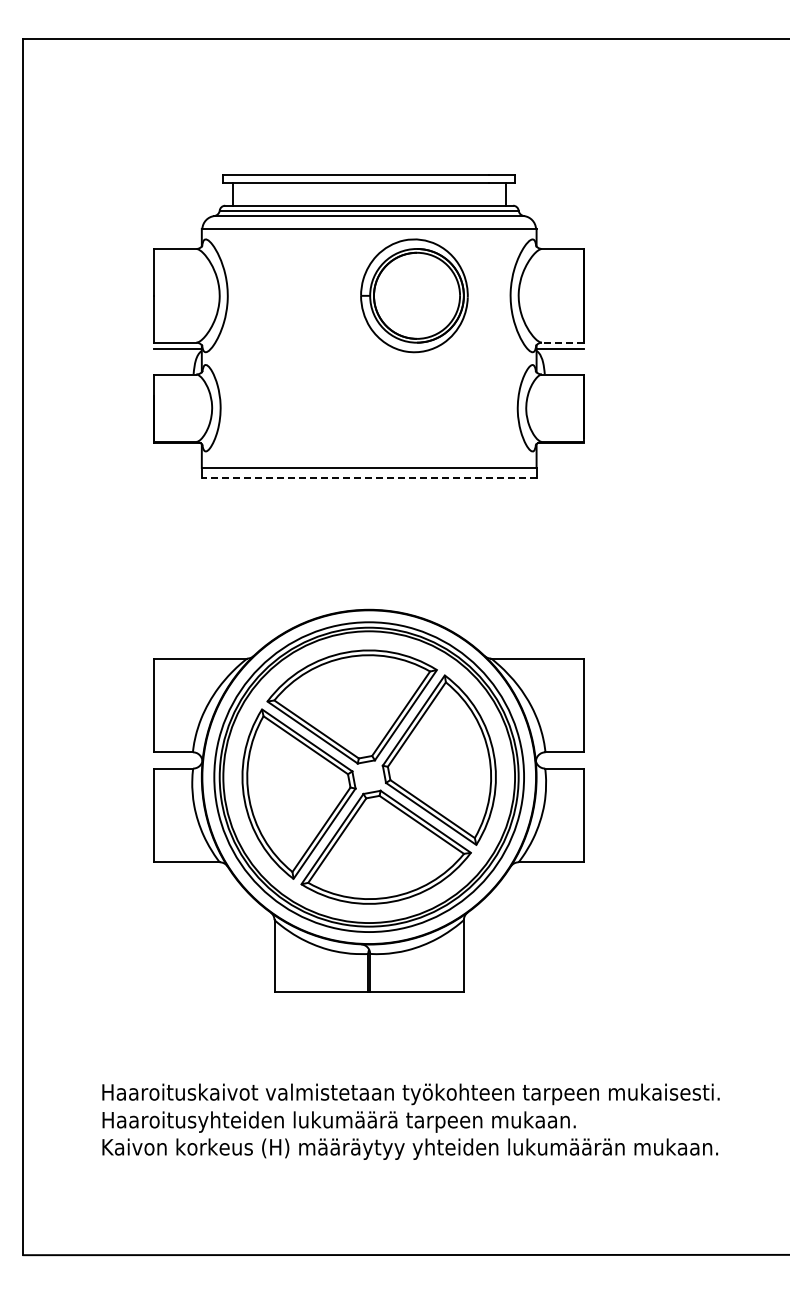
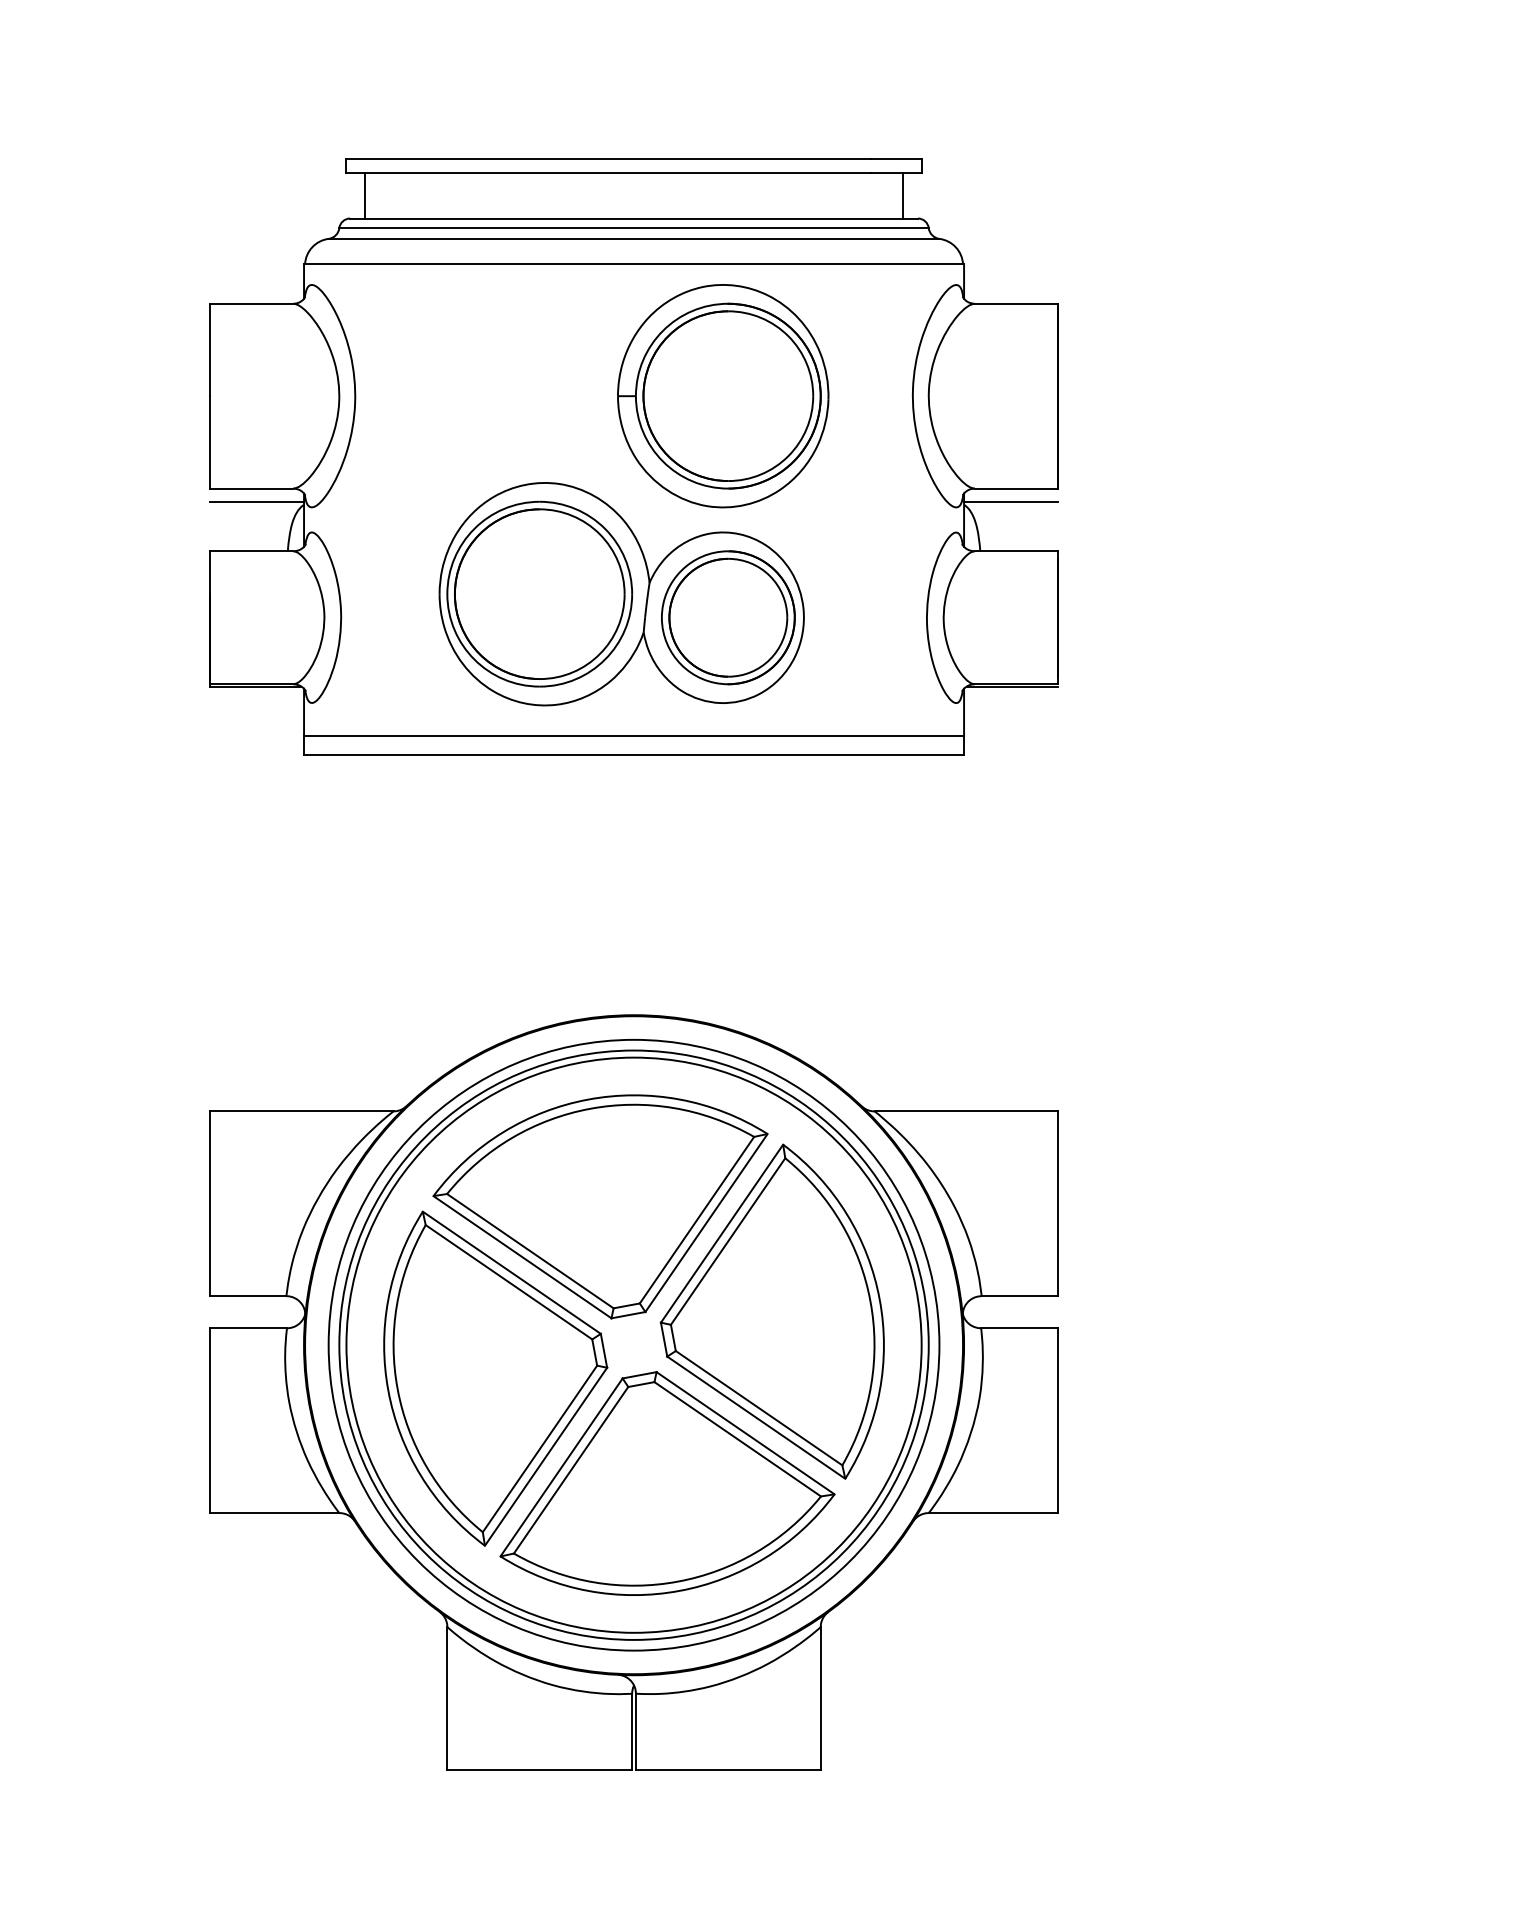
line: (562, 342) -> (1015, 488), dashed -> solid
part: (362, 396) -> (620, 594), added
line: (368, 477) -> (632, 754), dashed -> solid

